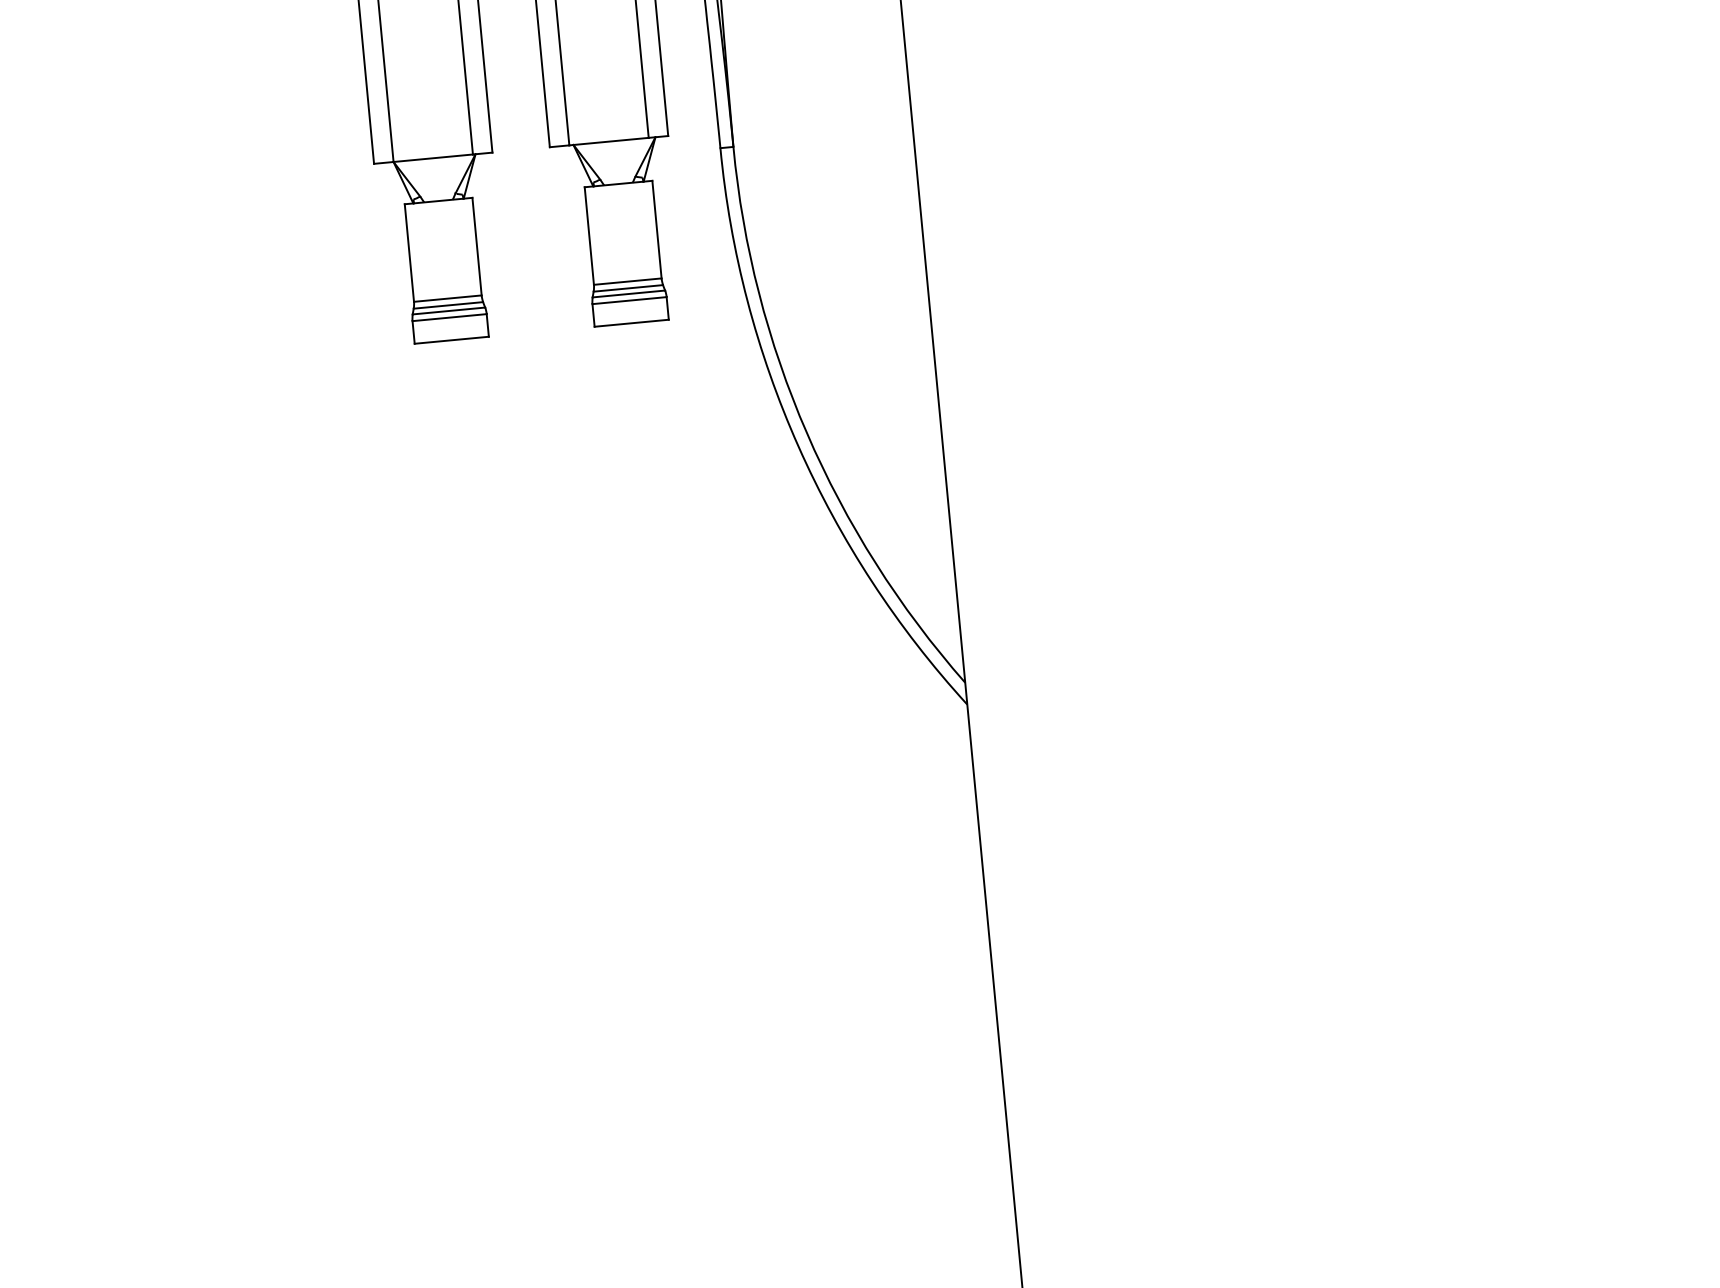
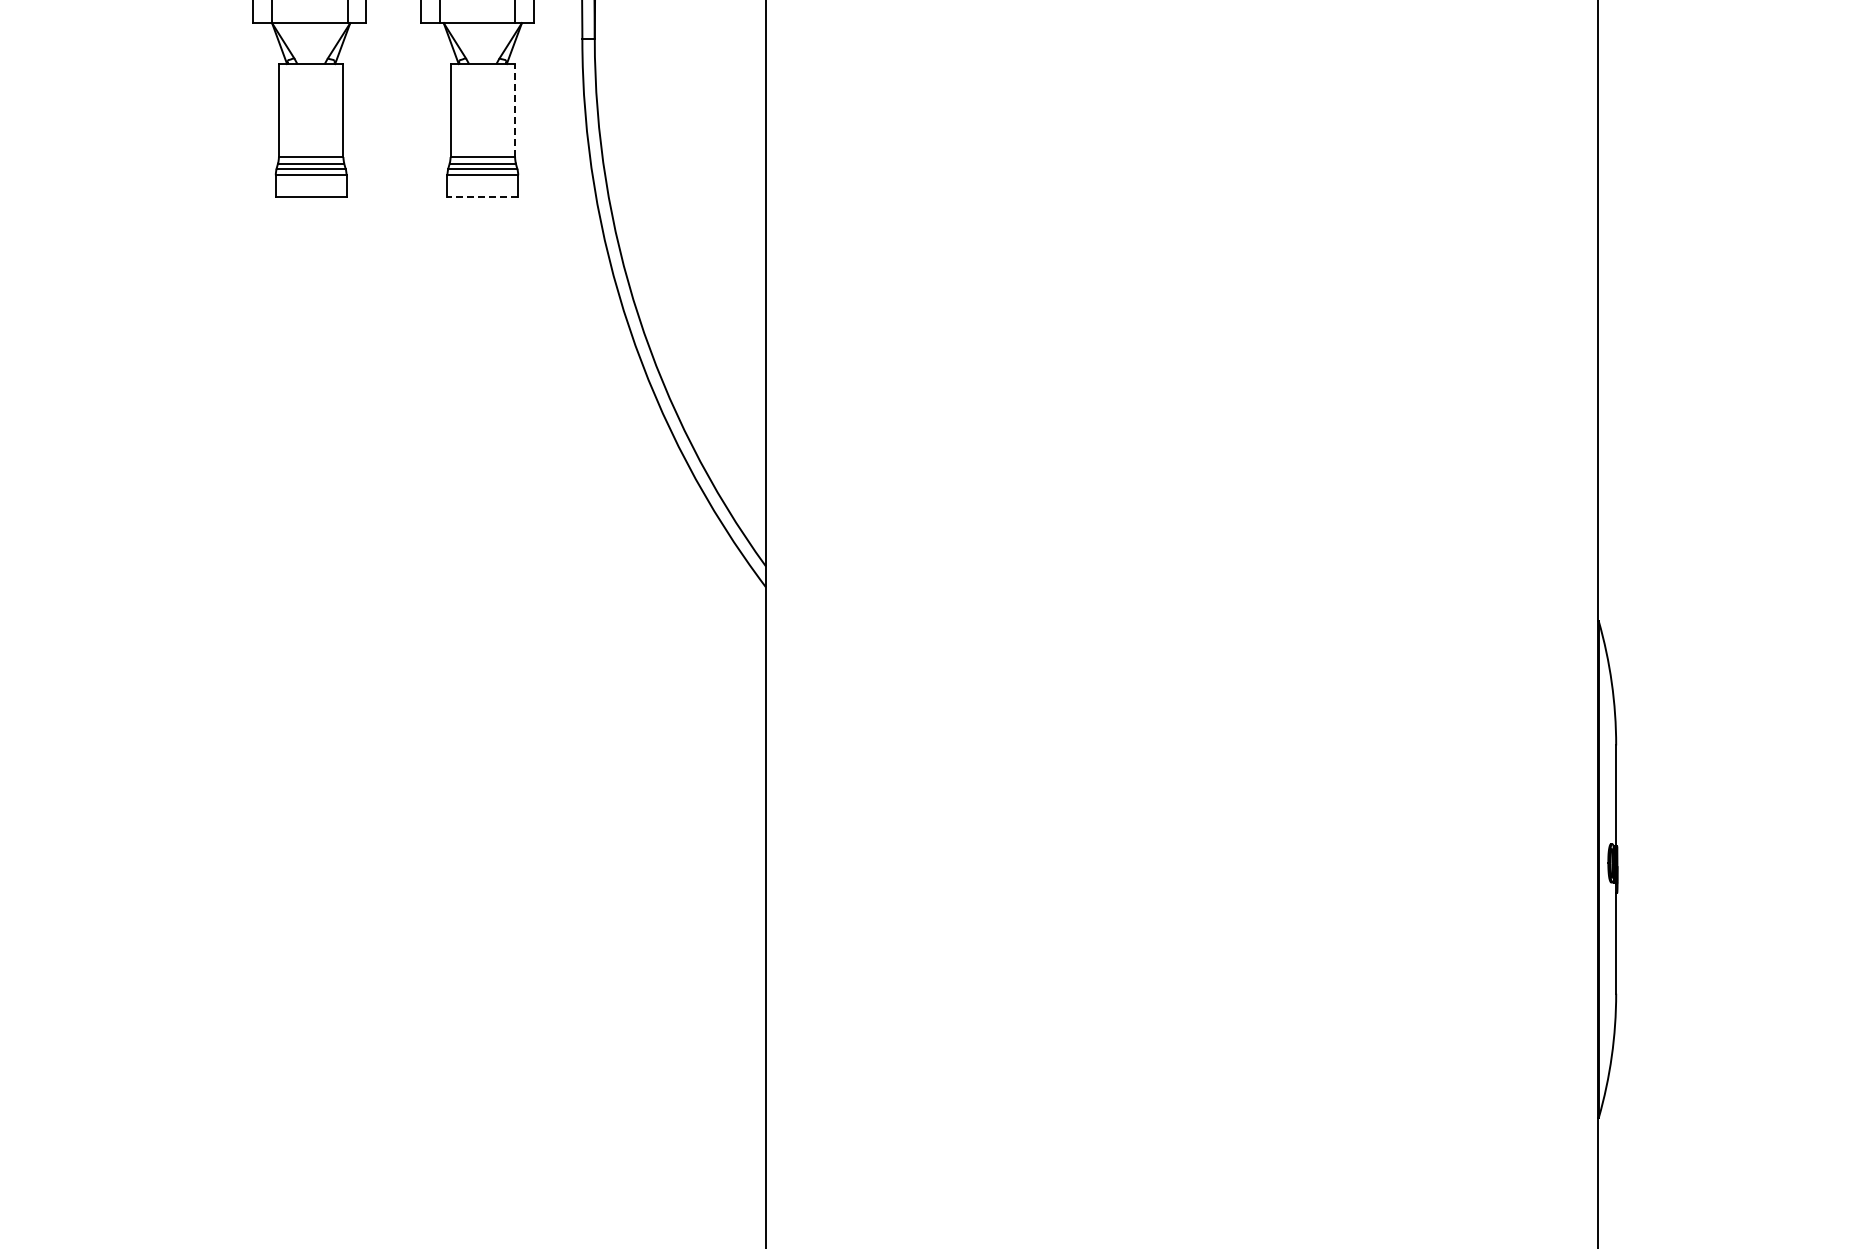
line: (657, 229) -> (515, 110), solid -> dashed
line: (631, 322) -> (482, 196), solid -> dashed

